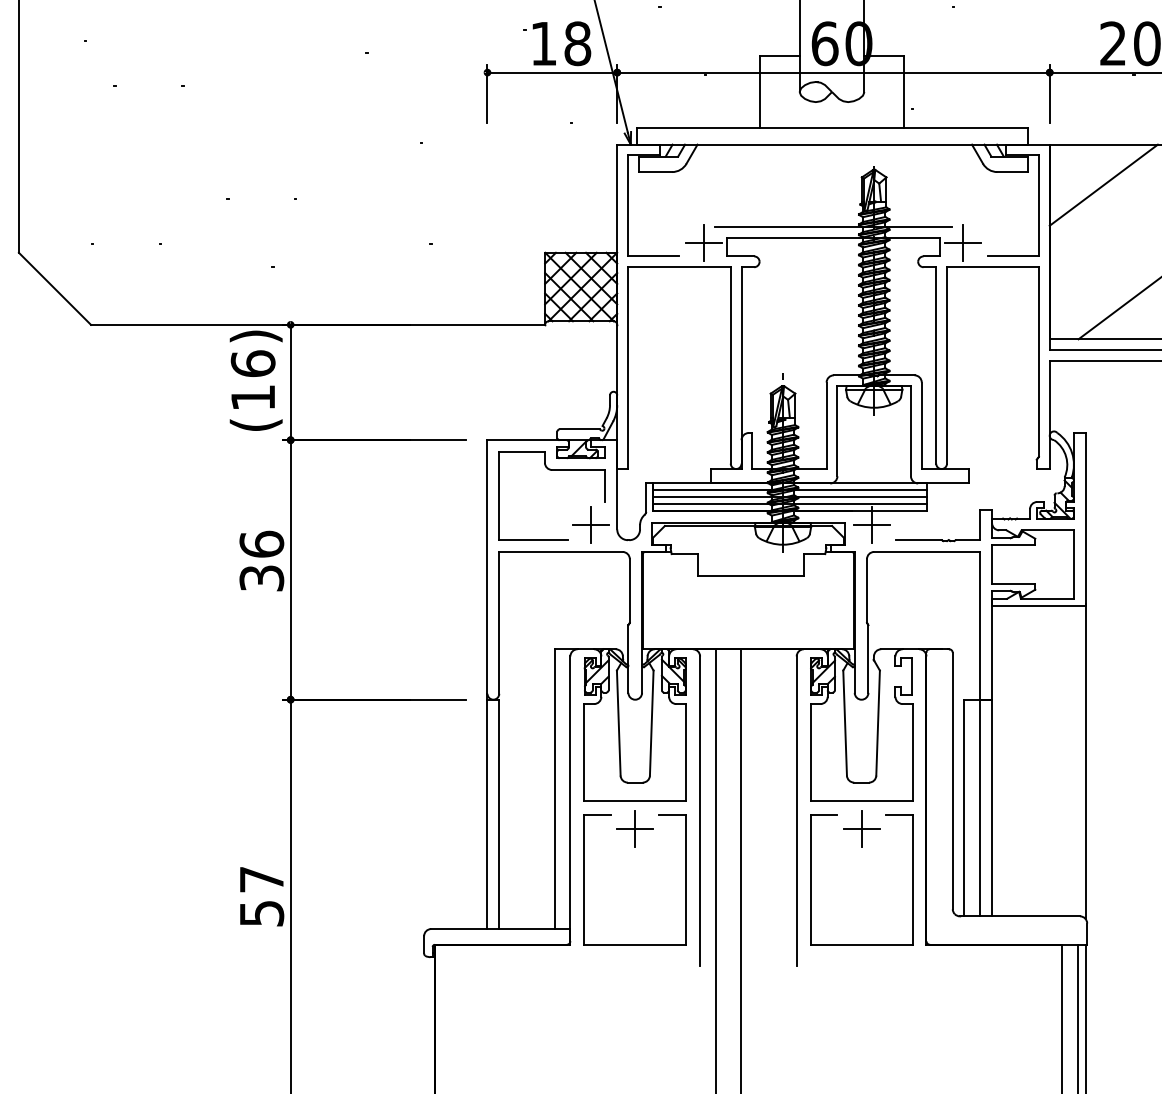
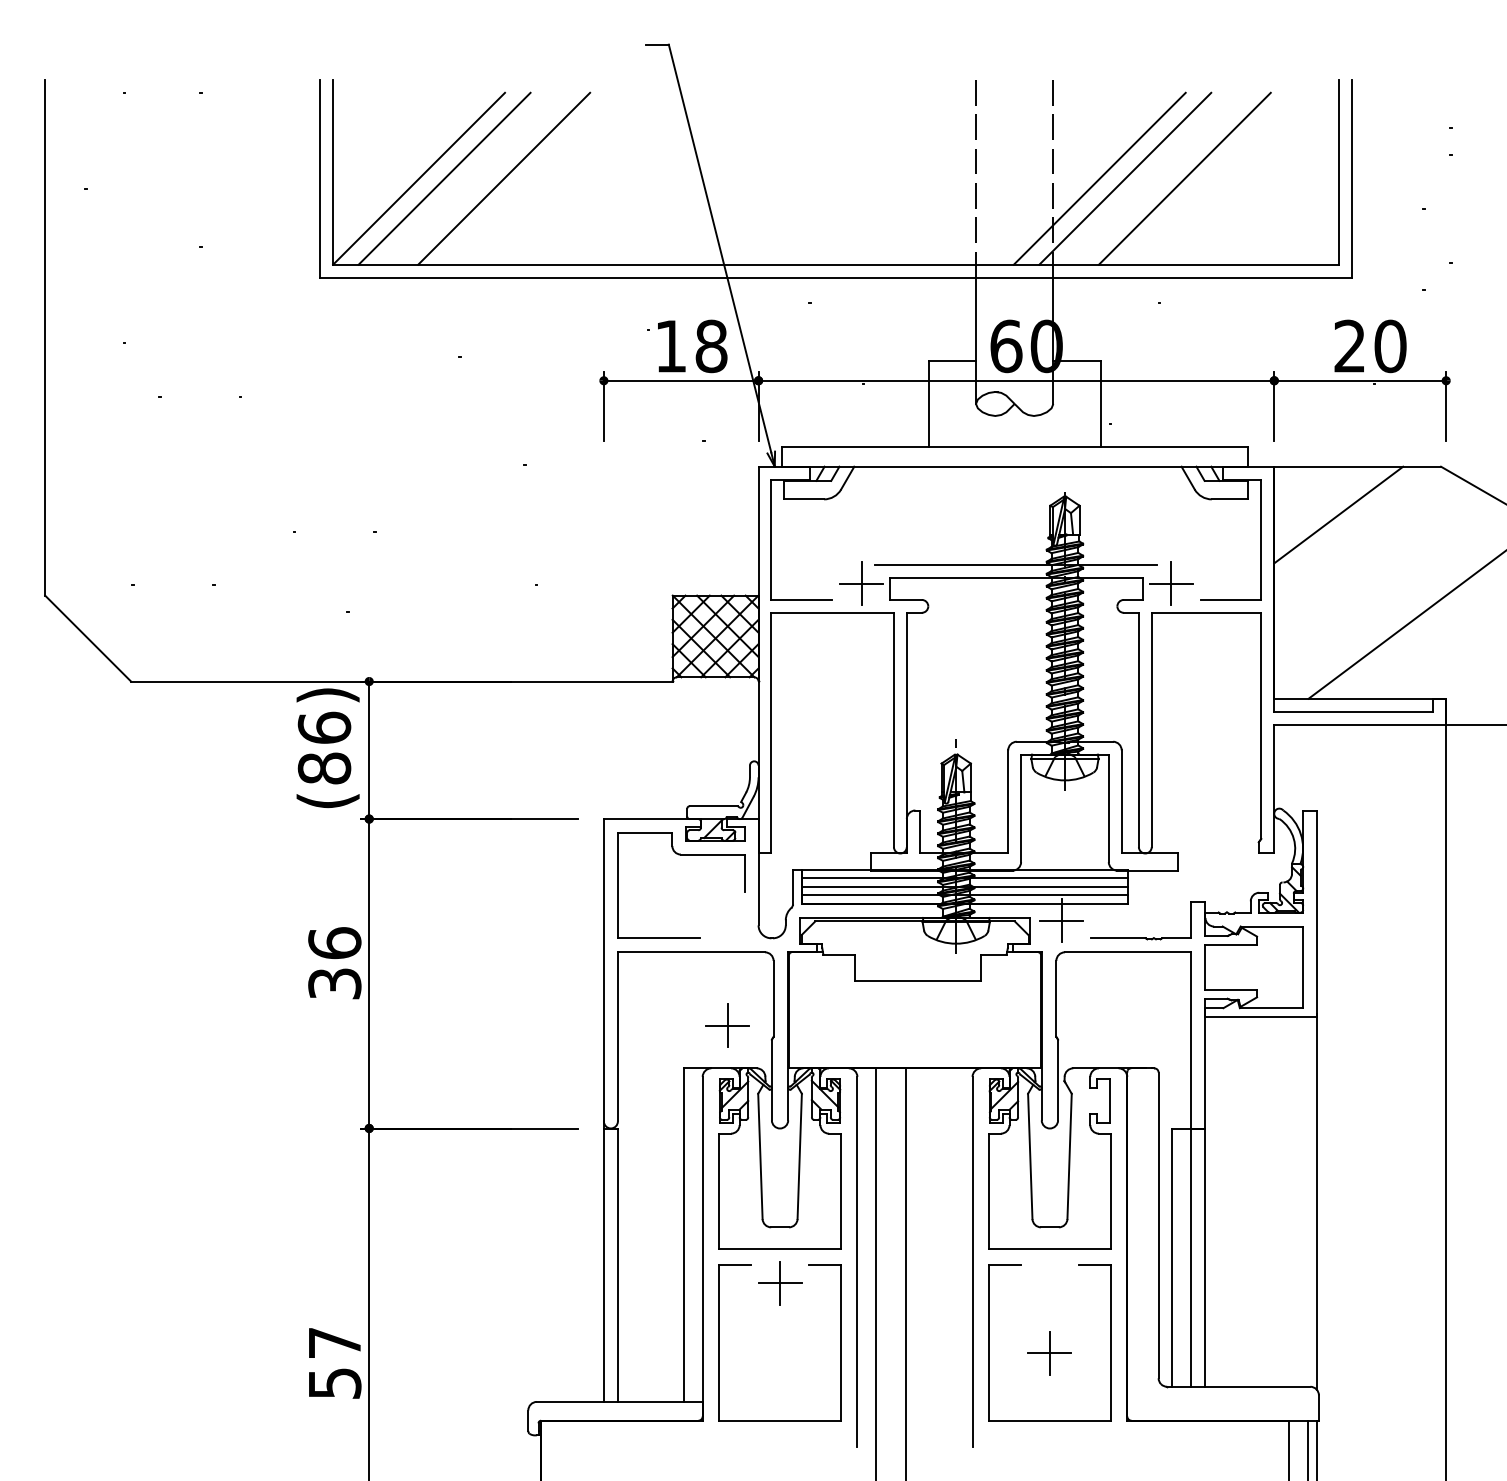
text: (253, 397) -> (324, 768), (16) -> (86)
part: (591, 525) -> (727, 1025), moved
part: (861, 829) -> (1049, 1353), moved

